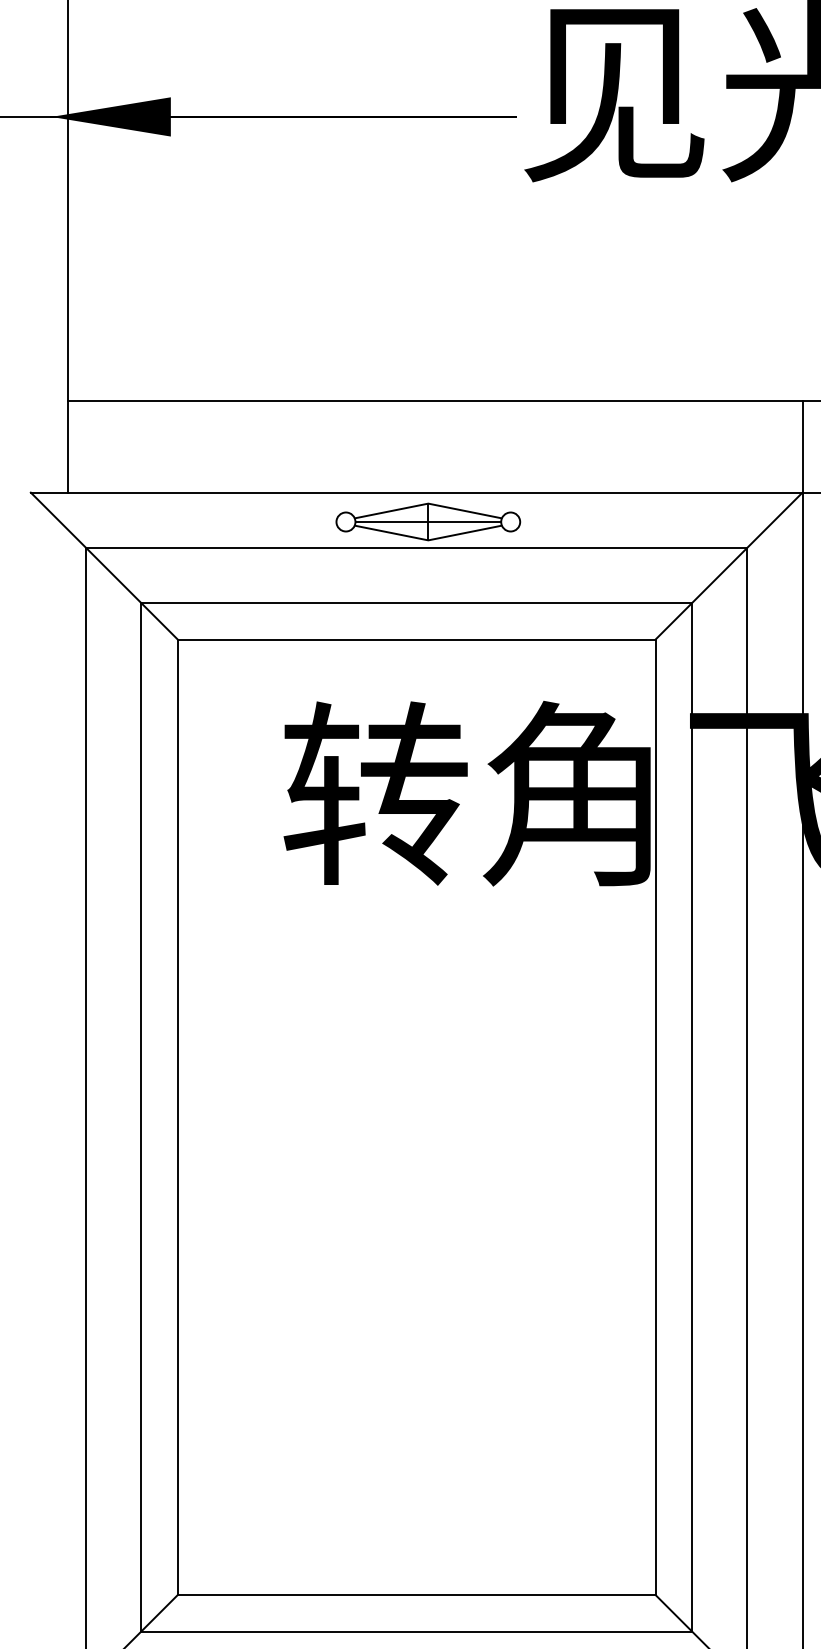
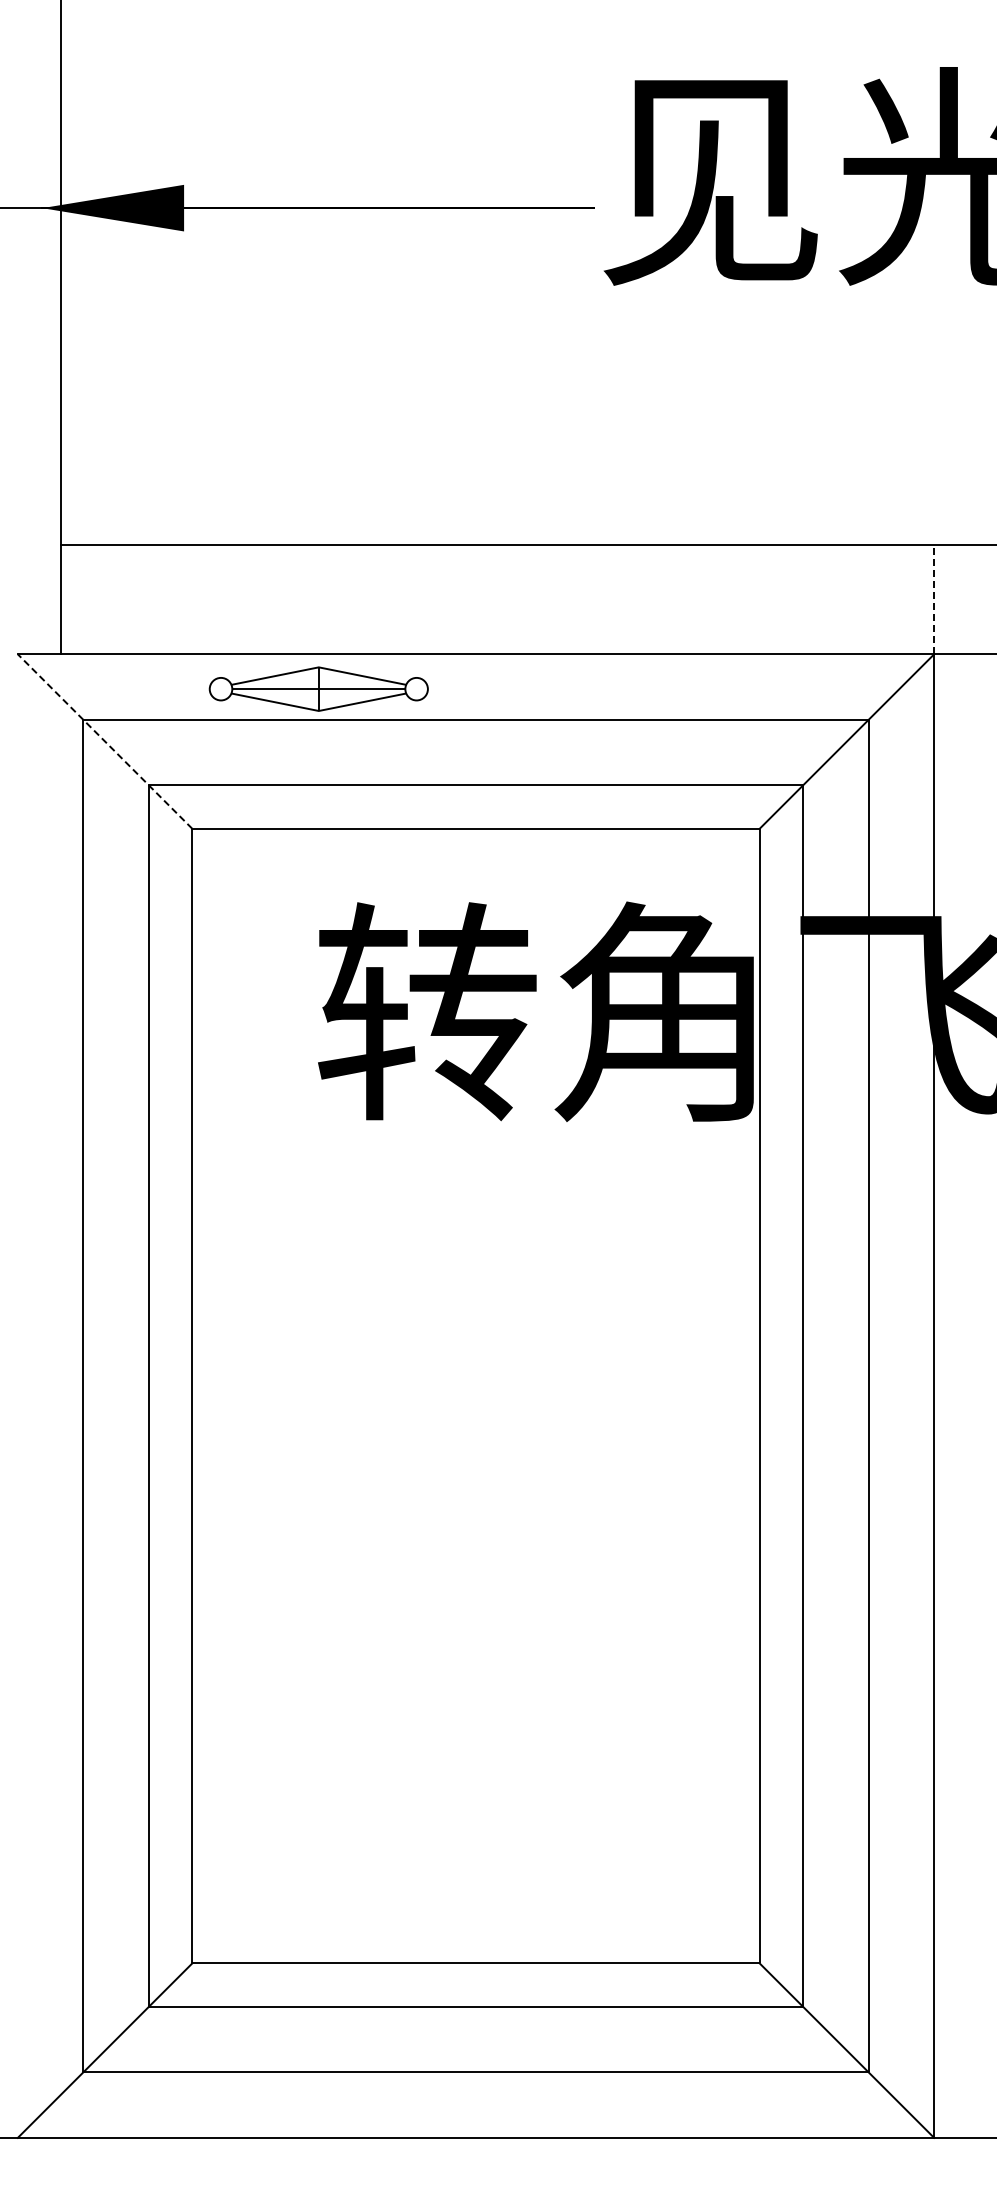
line: (802, 446) -> (934, 599), solid -> dashed
part: (428, 521) -> (318, 688), moved
line: (103, 566) -> (104, 741), solid -> dashed

